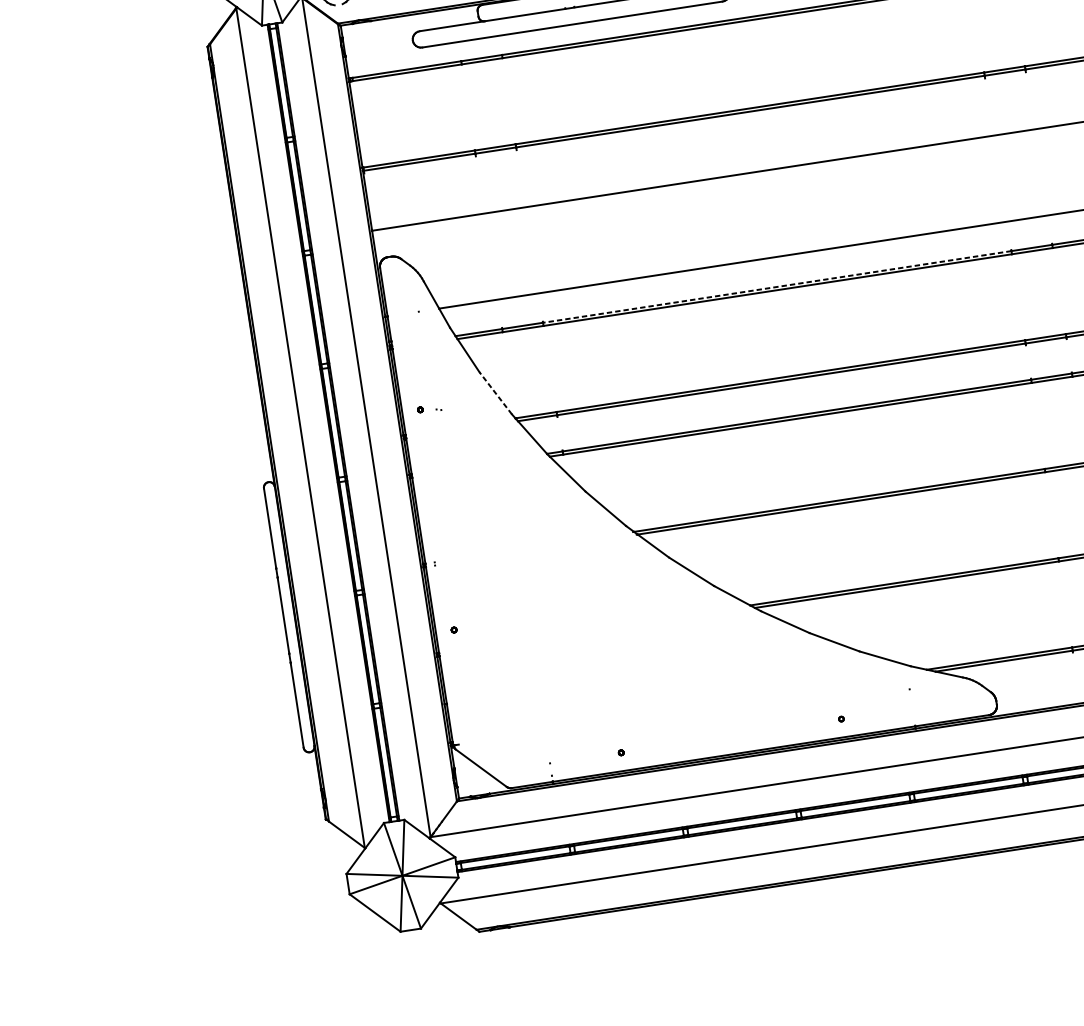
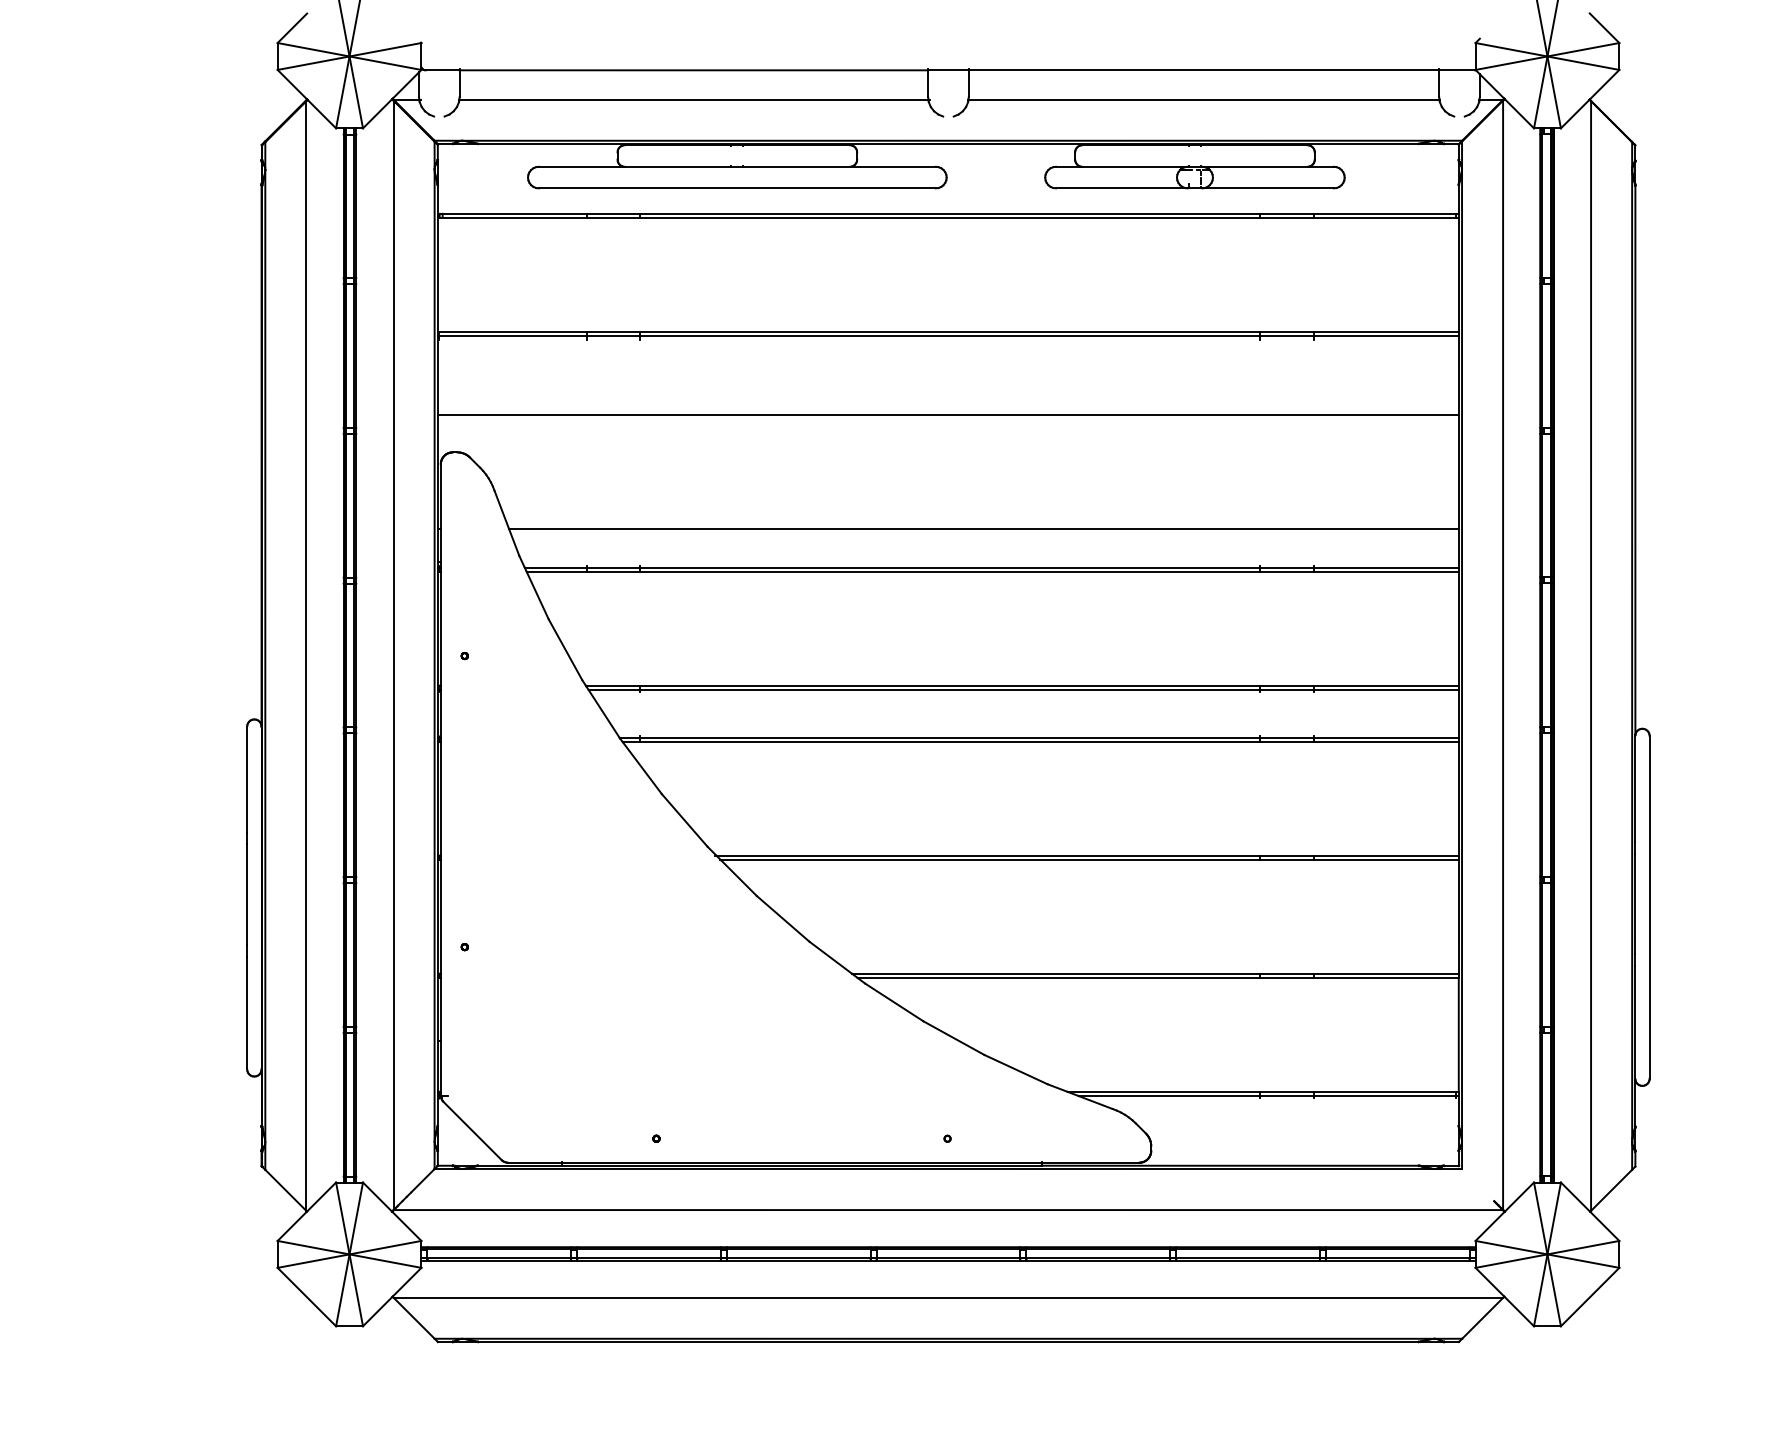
line: (777, 286) -> (950, 567), dashed -> solid
line: (495, 393) -> (565, 649), dashed -> solid

